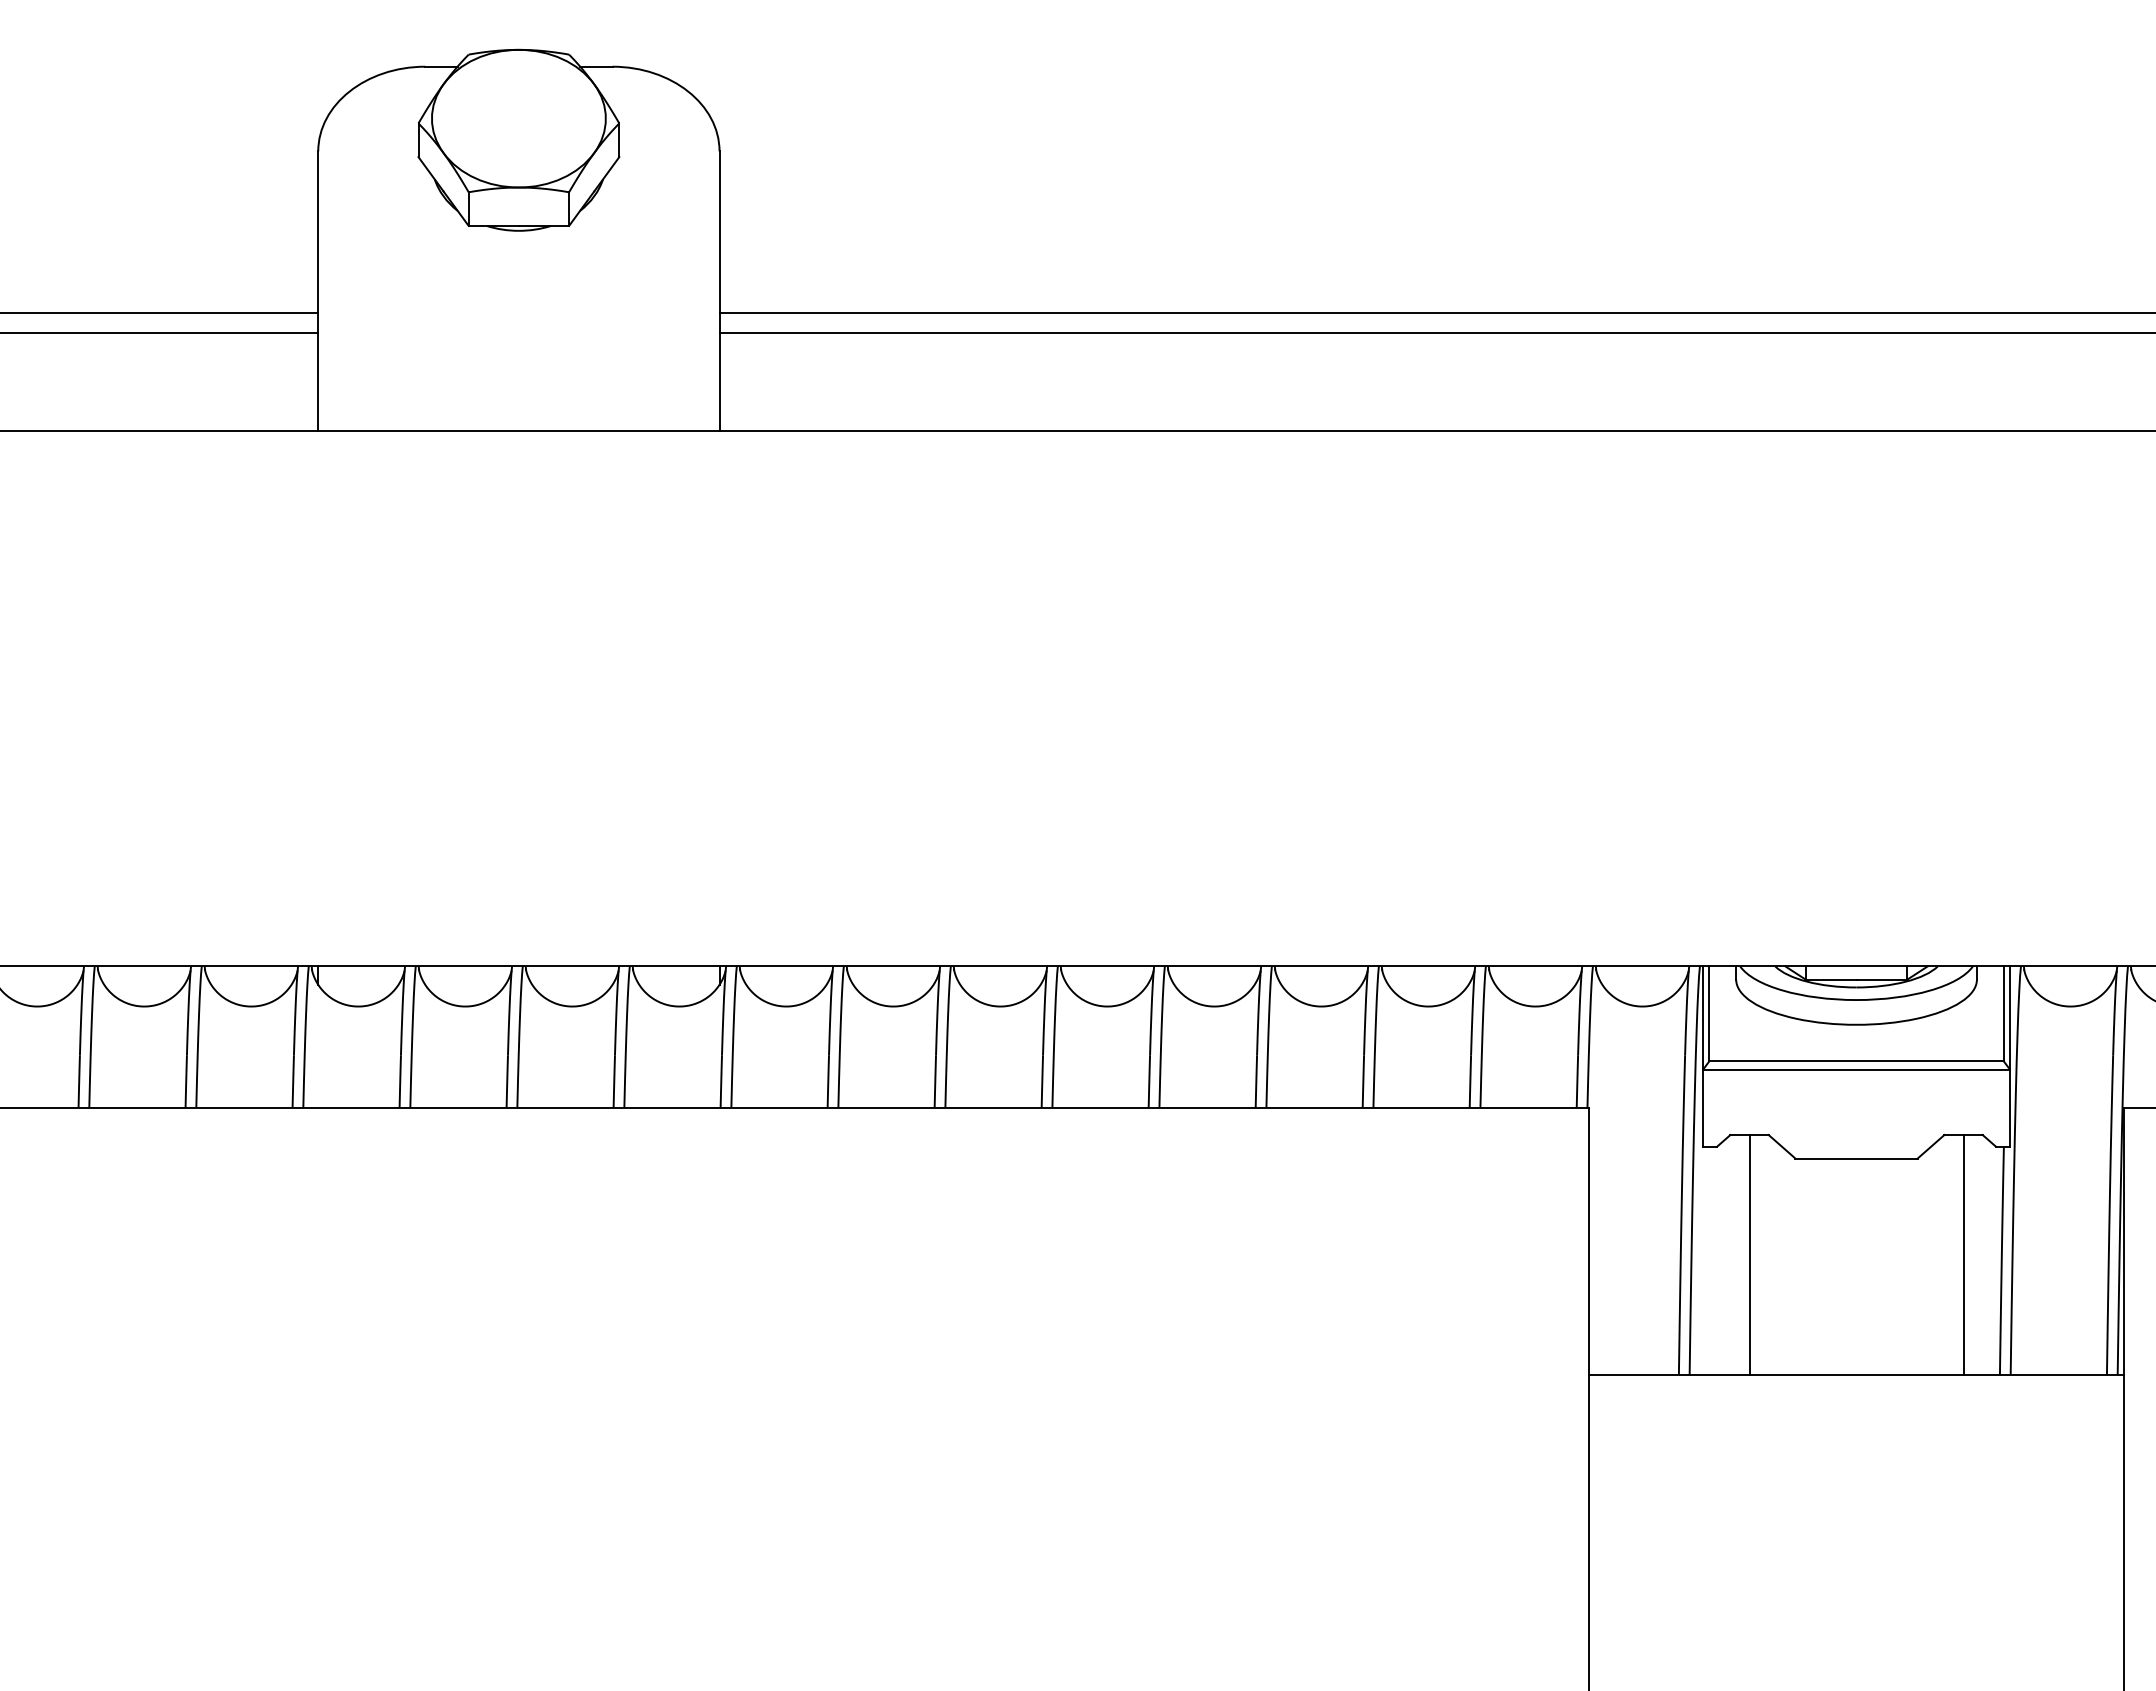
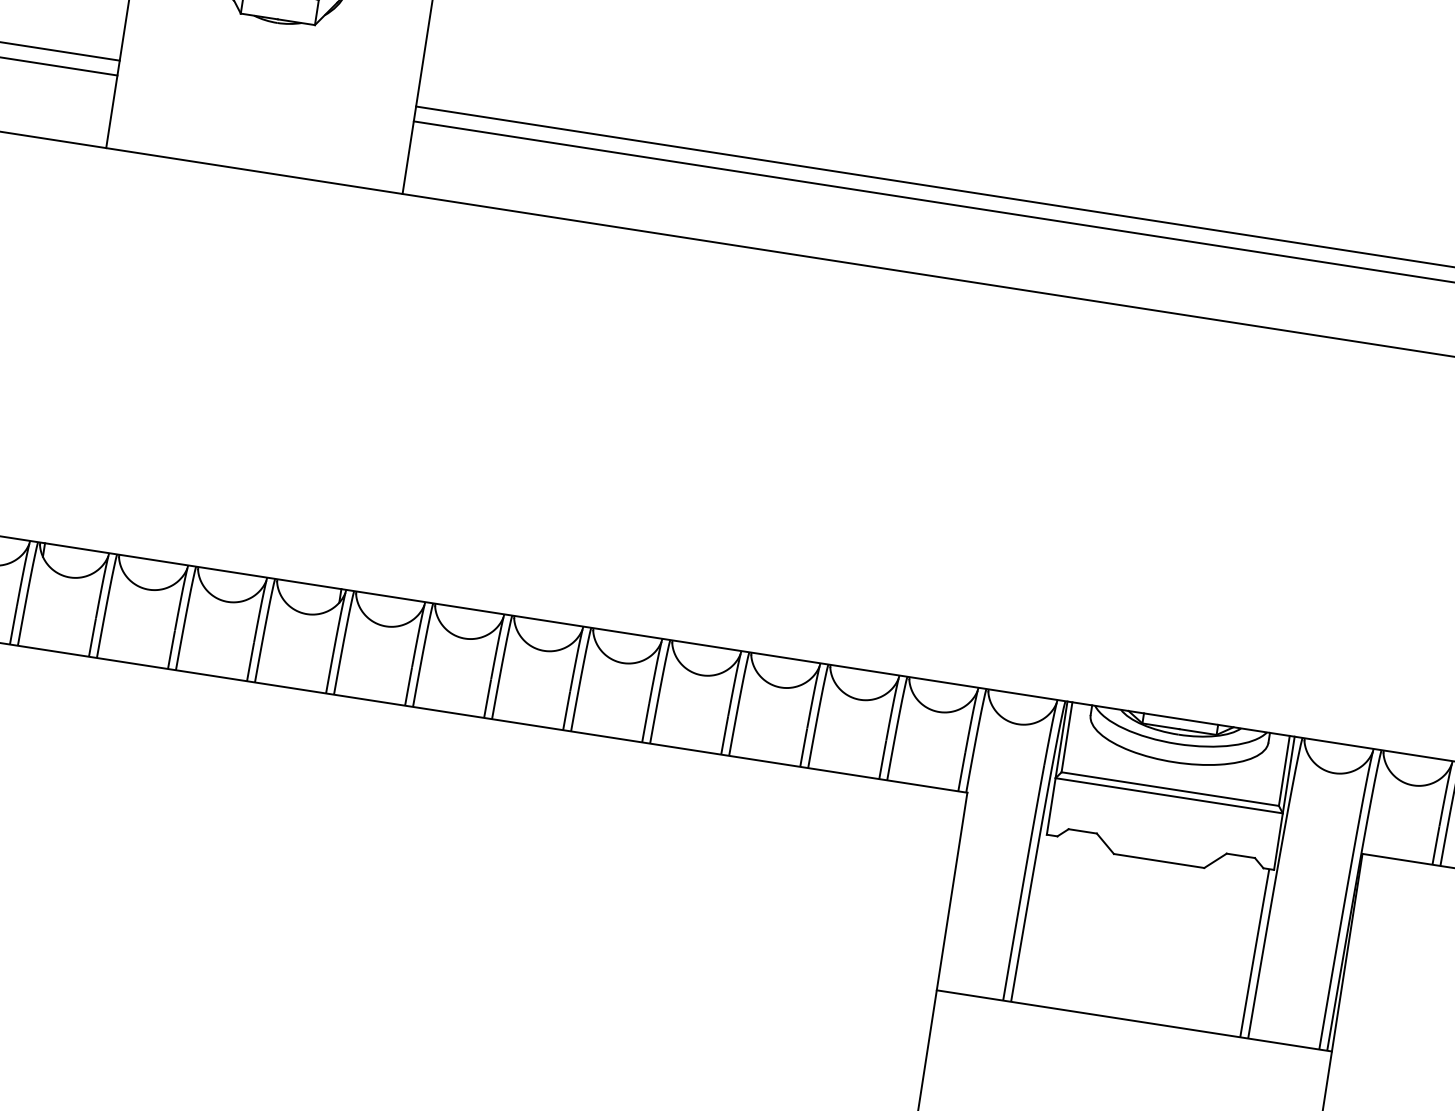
line: (1749, 1254) -> (1069, 919), removed
line: (1963, 1254) -> (1227, 944), removed

